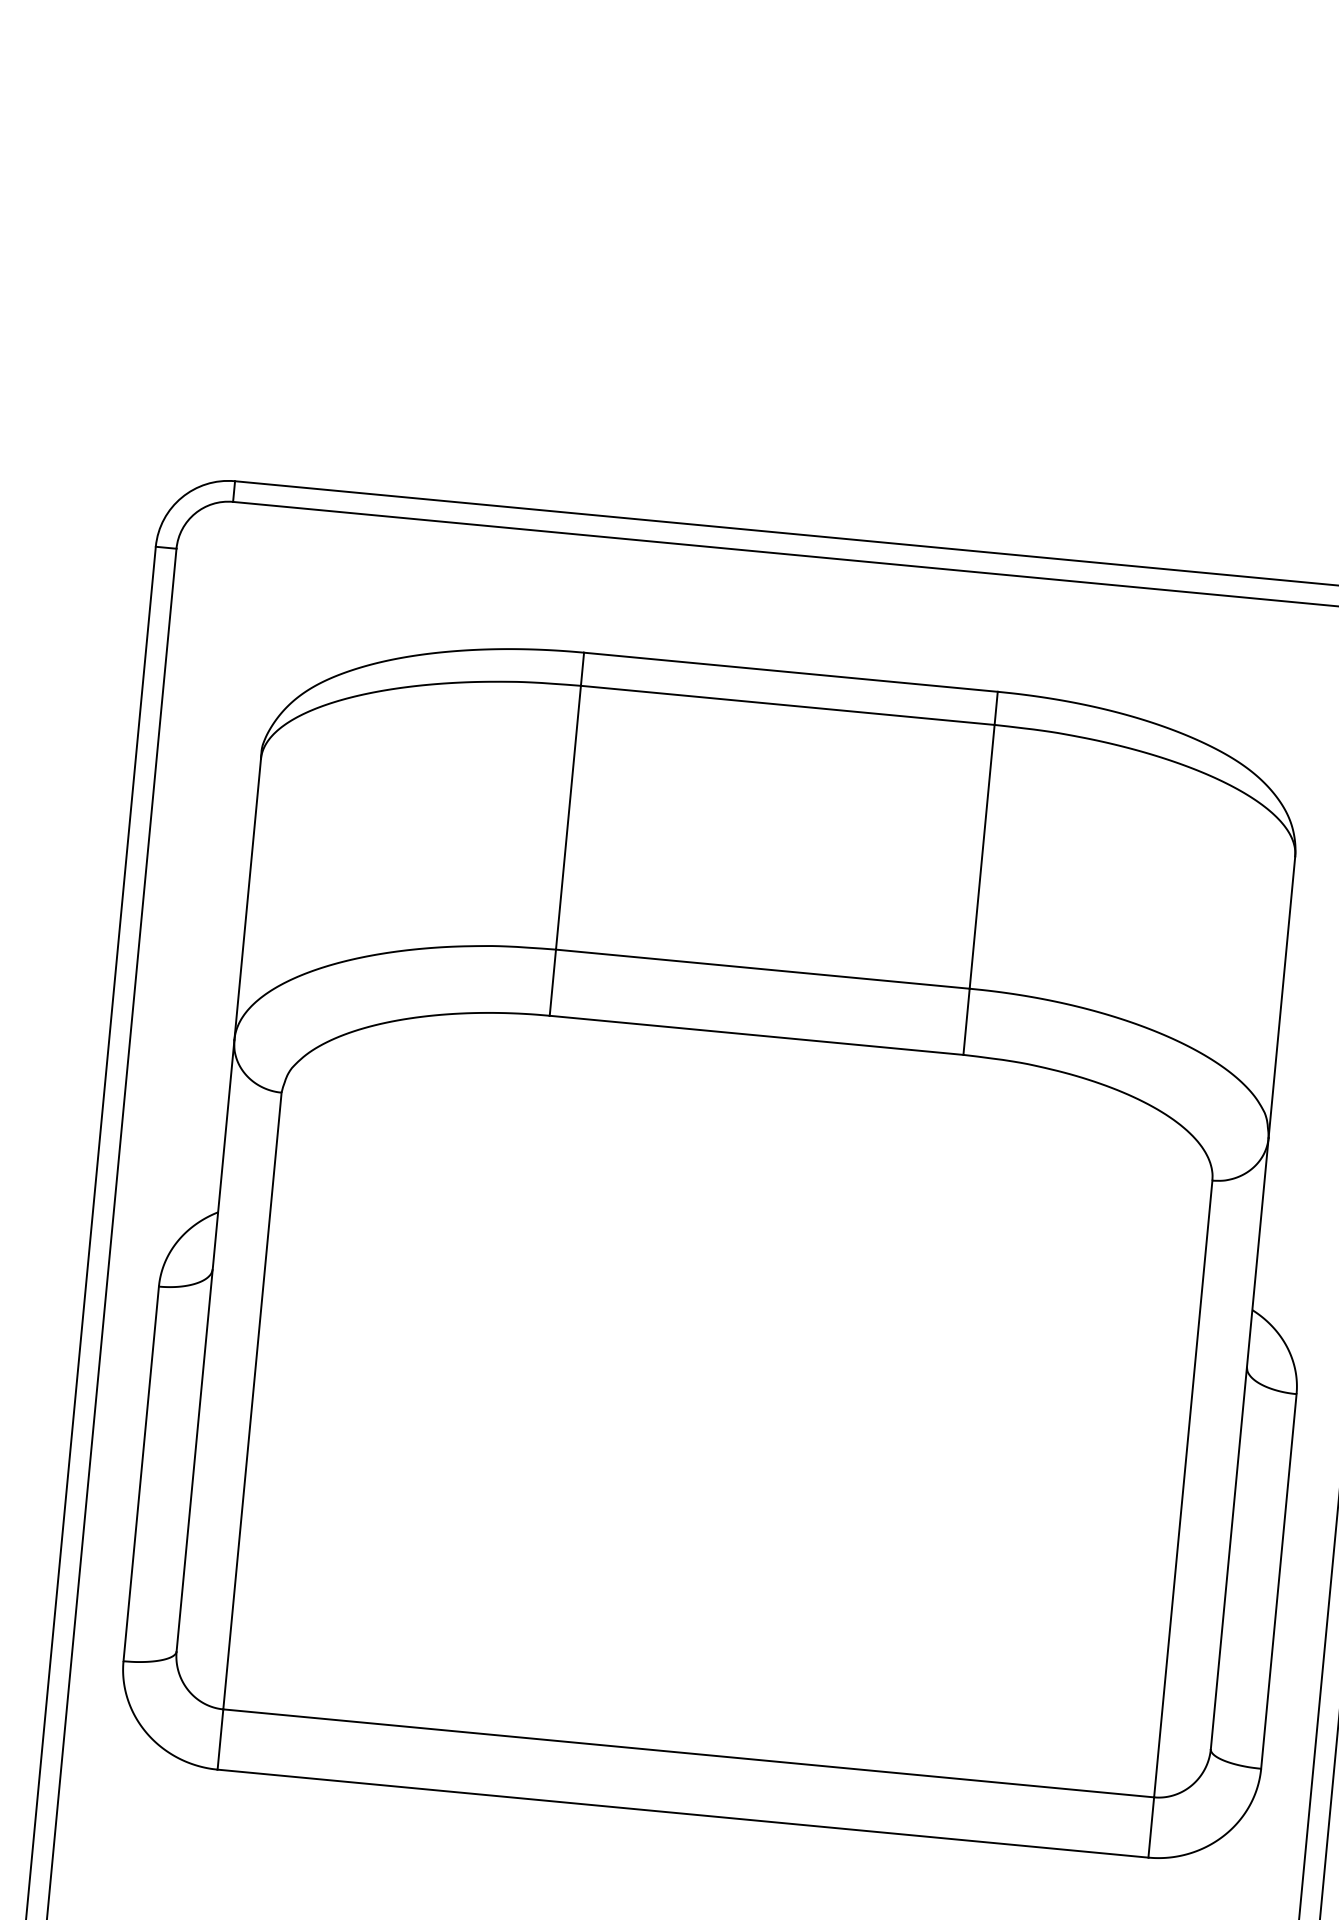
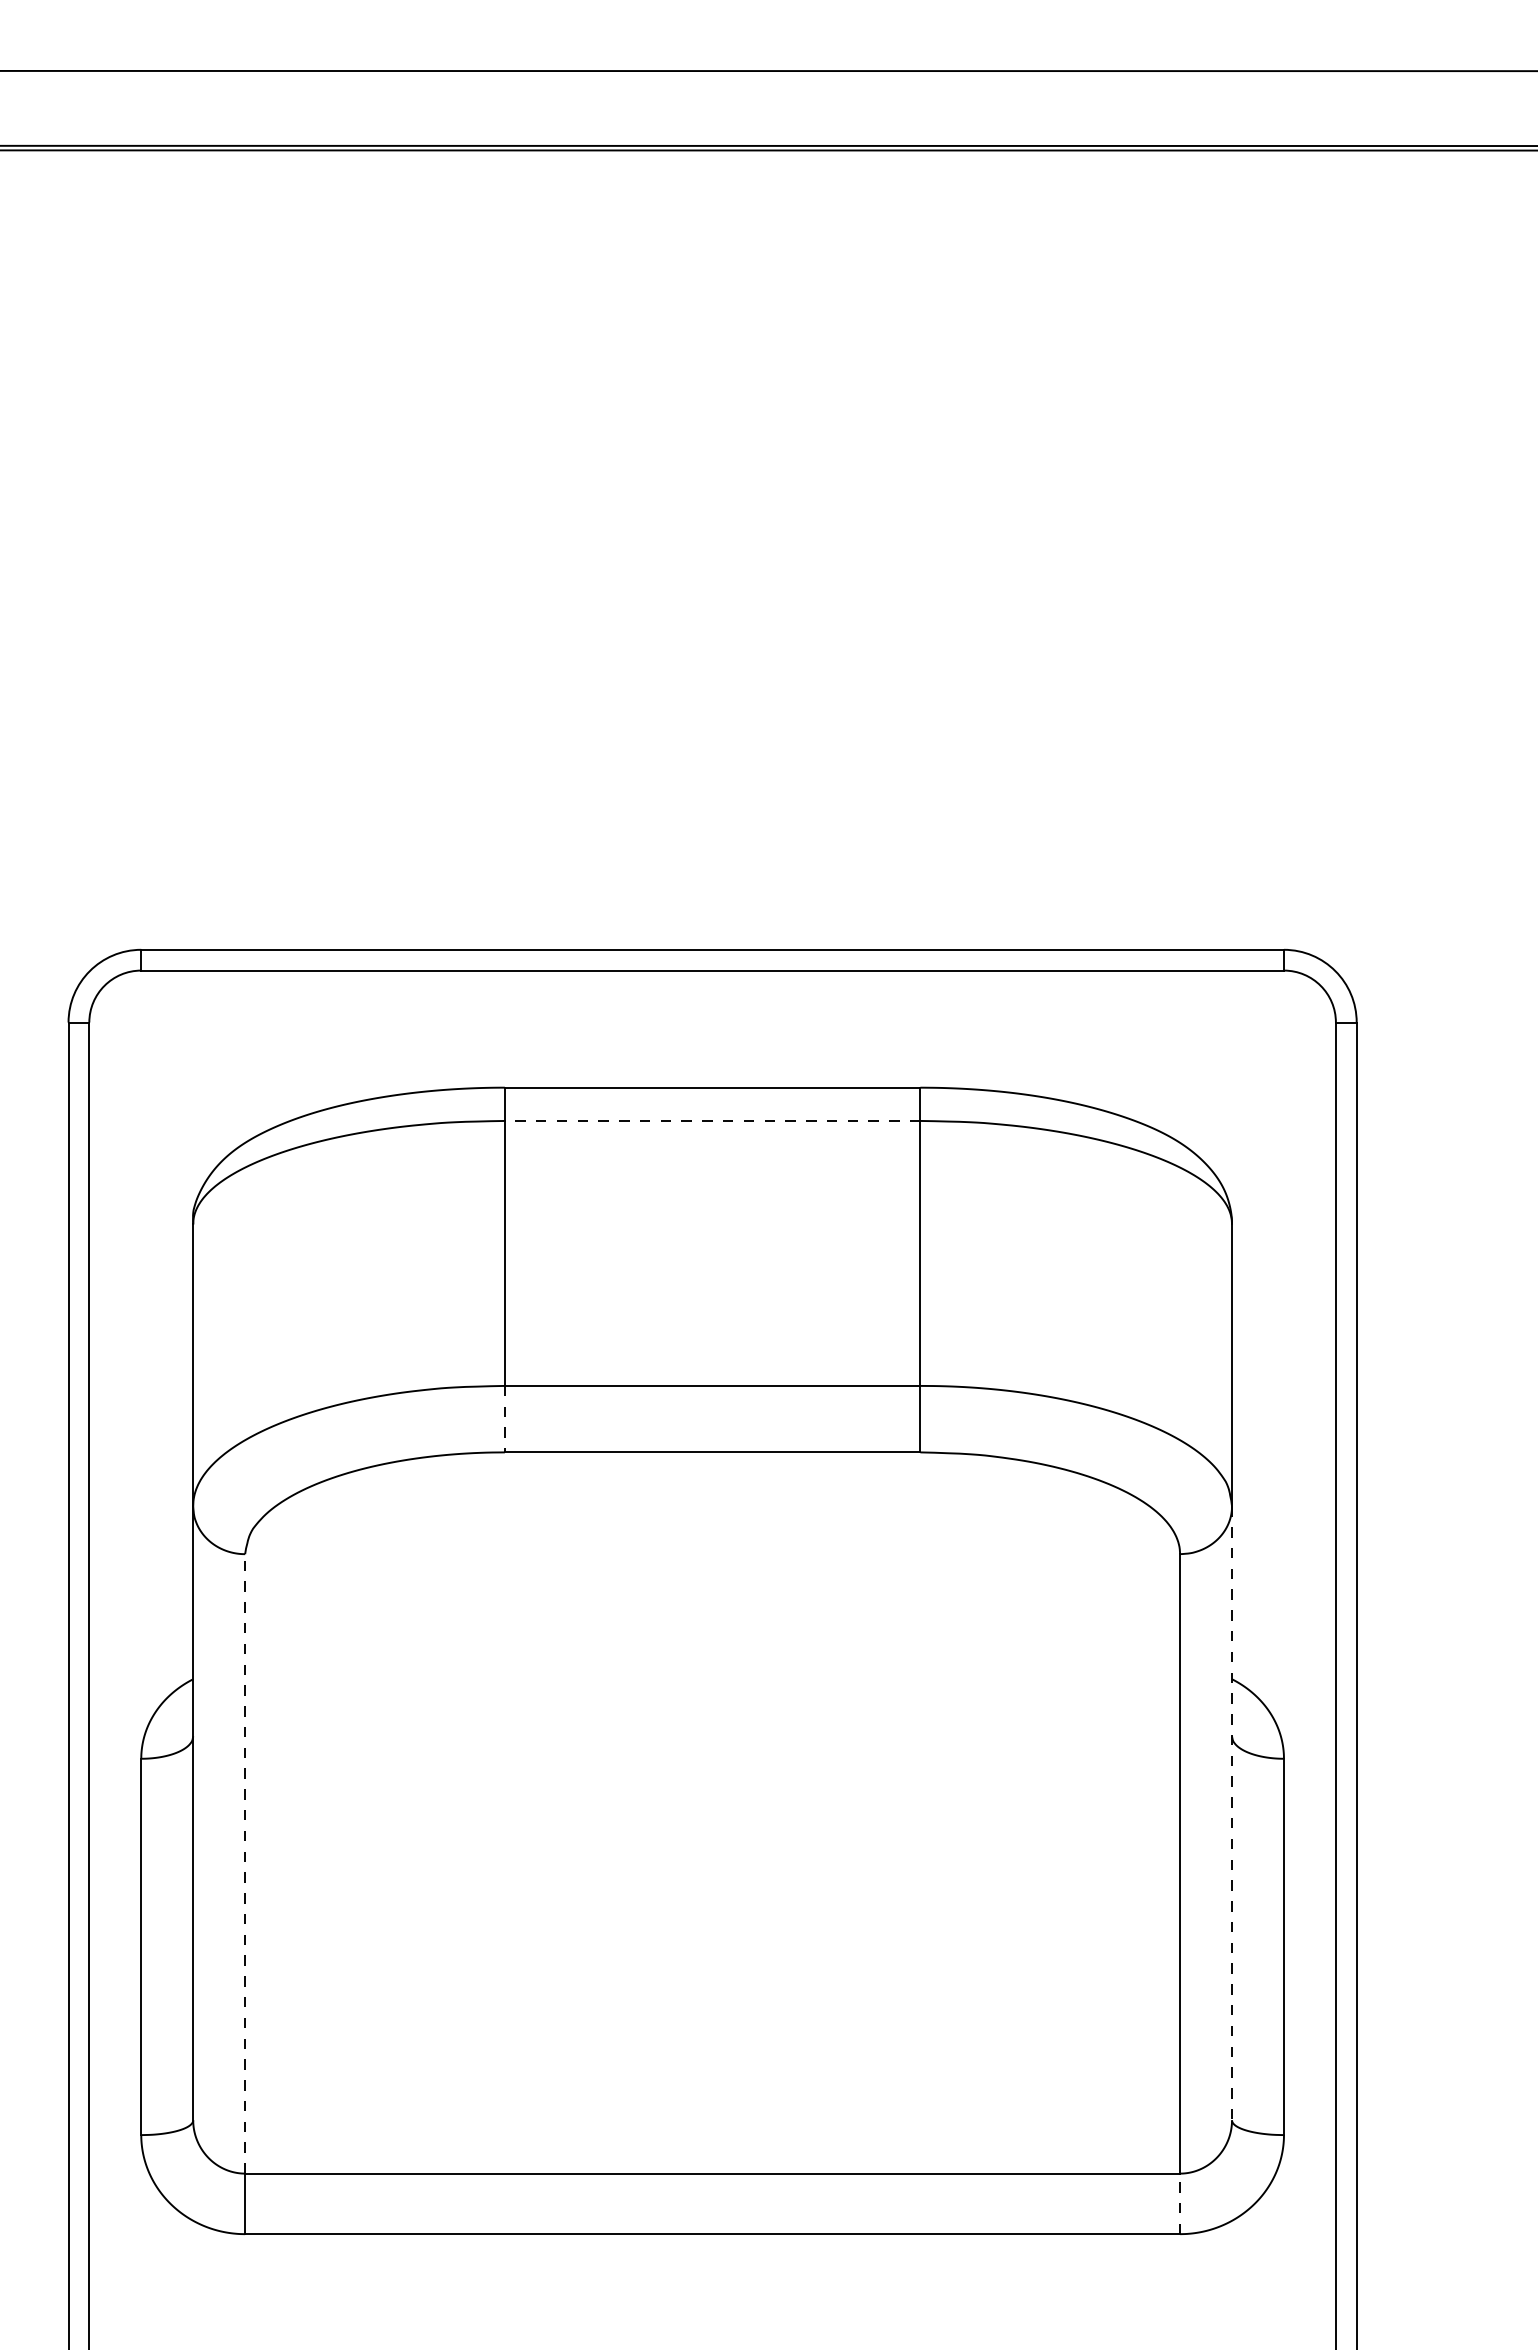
line: (787, 704) -> (712, 1120), solid -> dashed
line: (552, 983) -> (504, 1419), solid -> dashed
line: (252, 1400) -> (245, 1863), solid -> dashed
line: (1240, 1443) -> (1232, 1813), solid -> dashed
line: (1151, 1827) -> (1180, 2203), solid -> dashed

